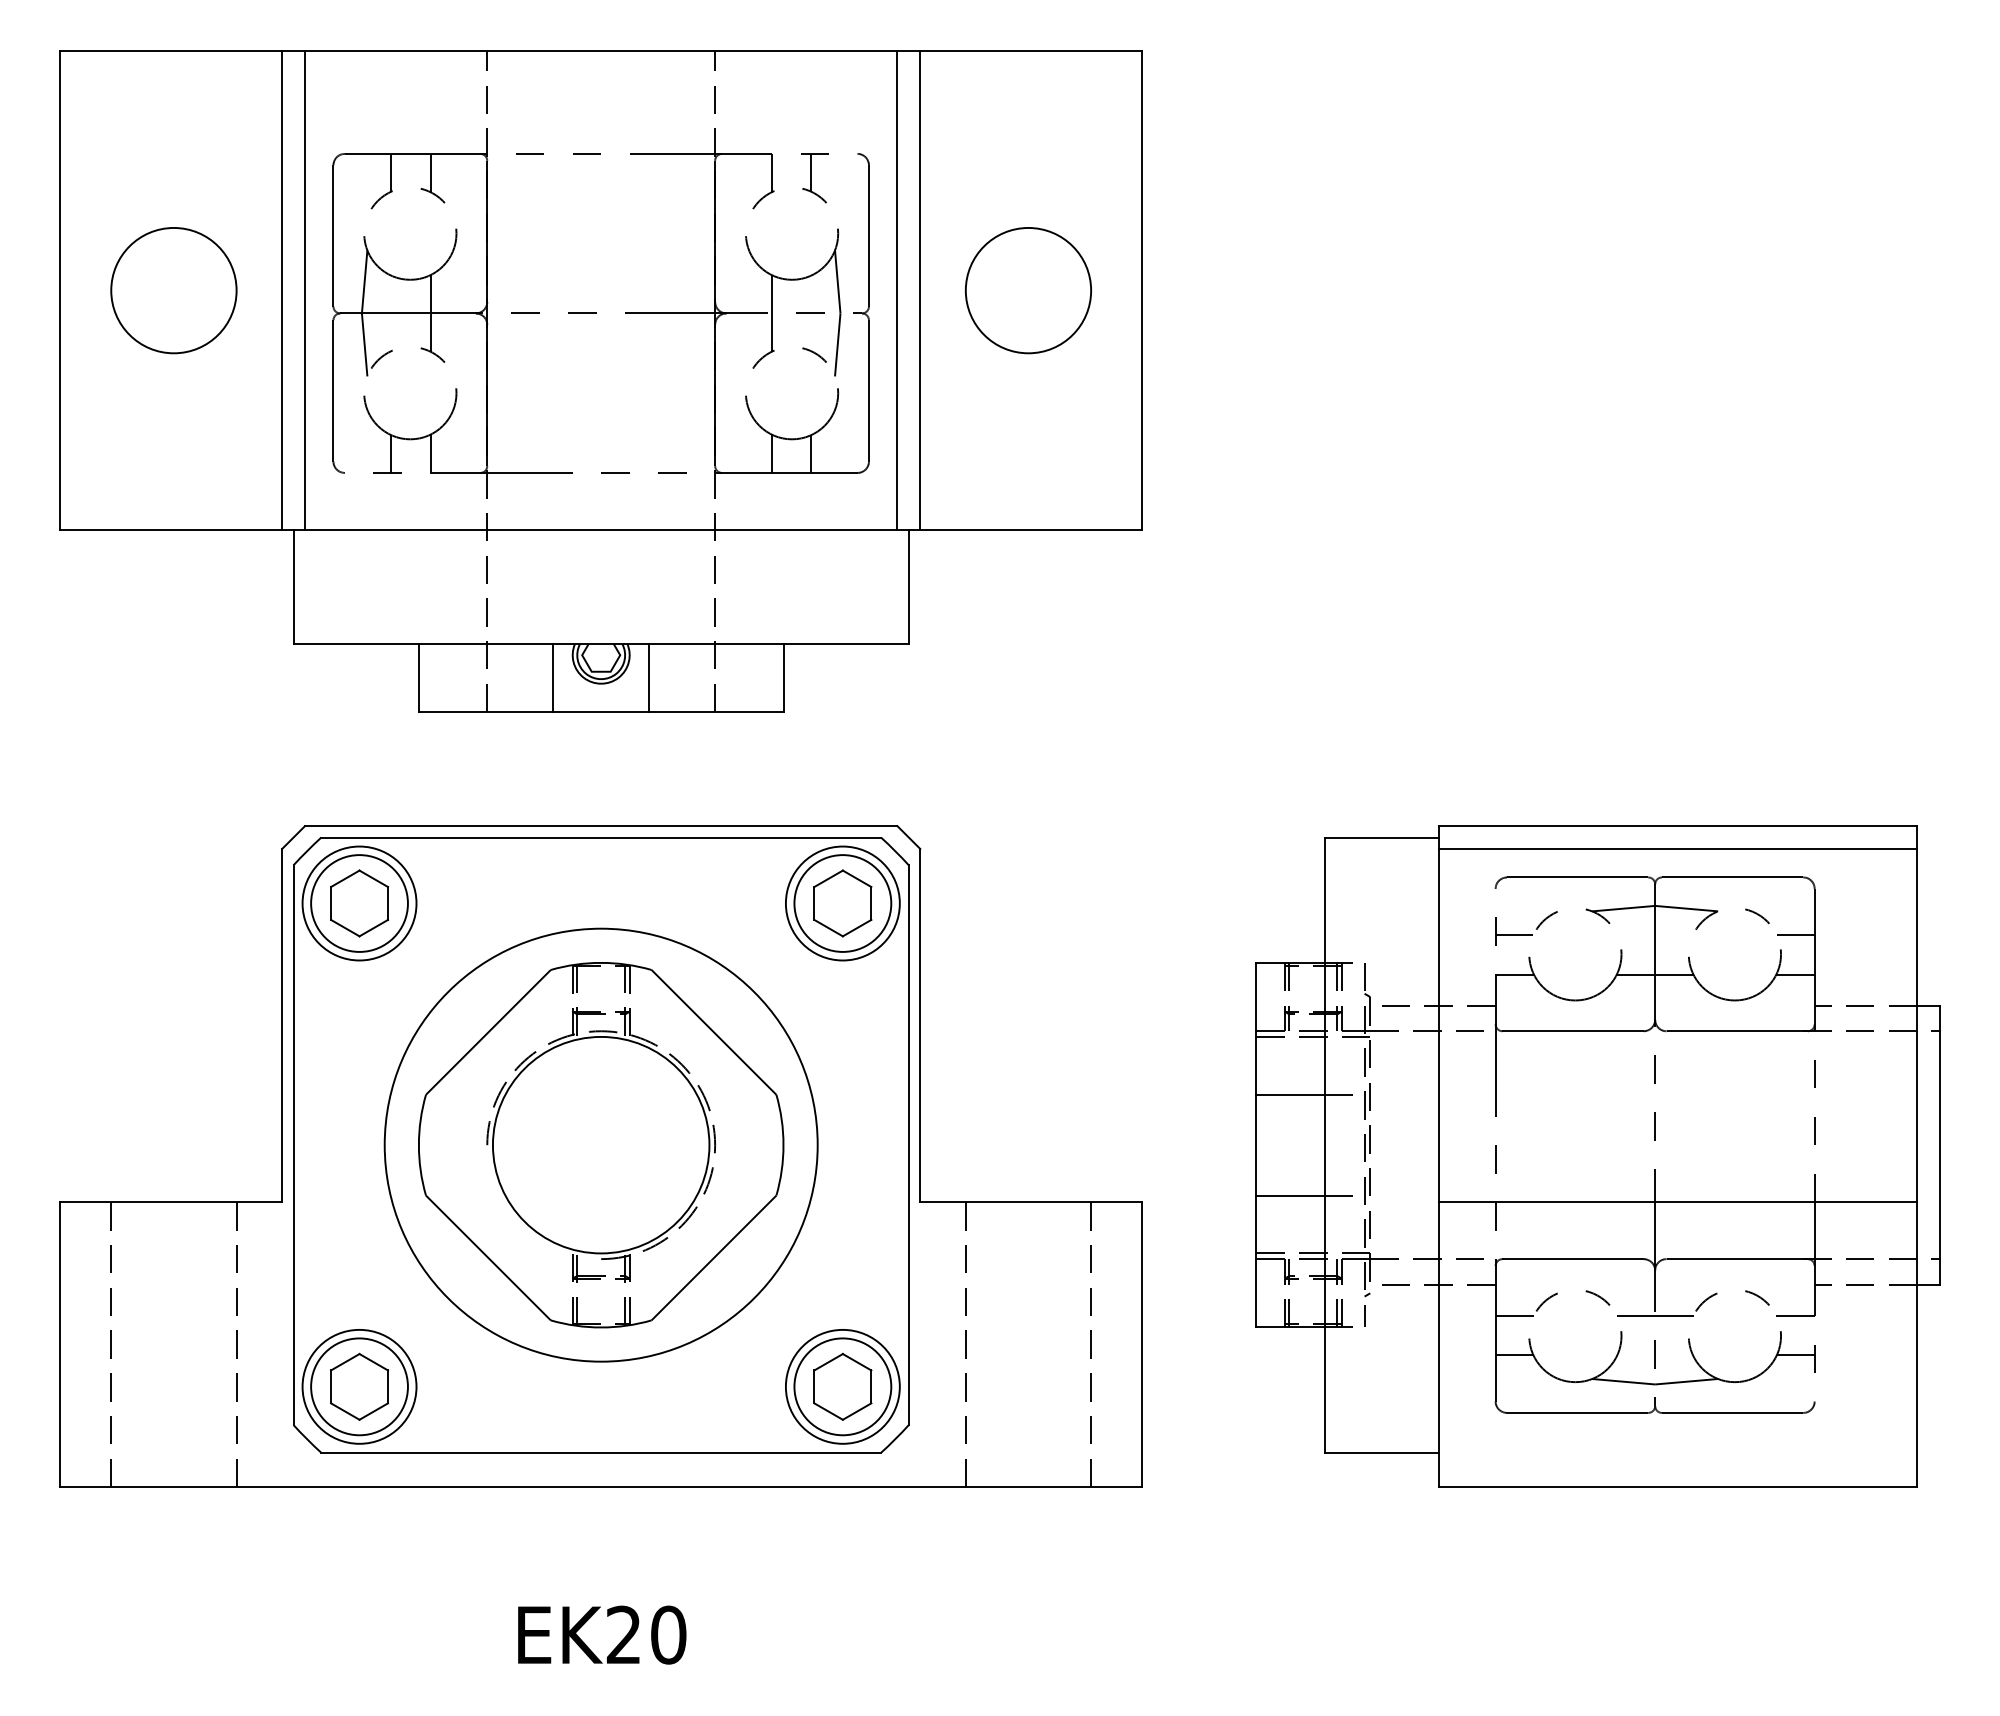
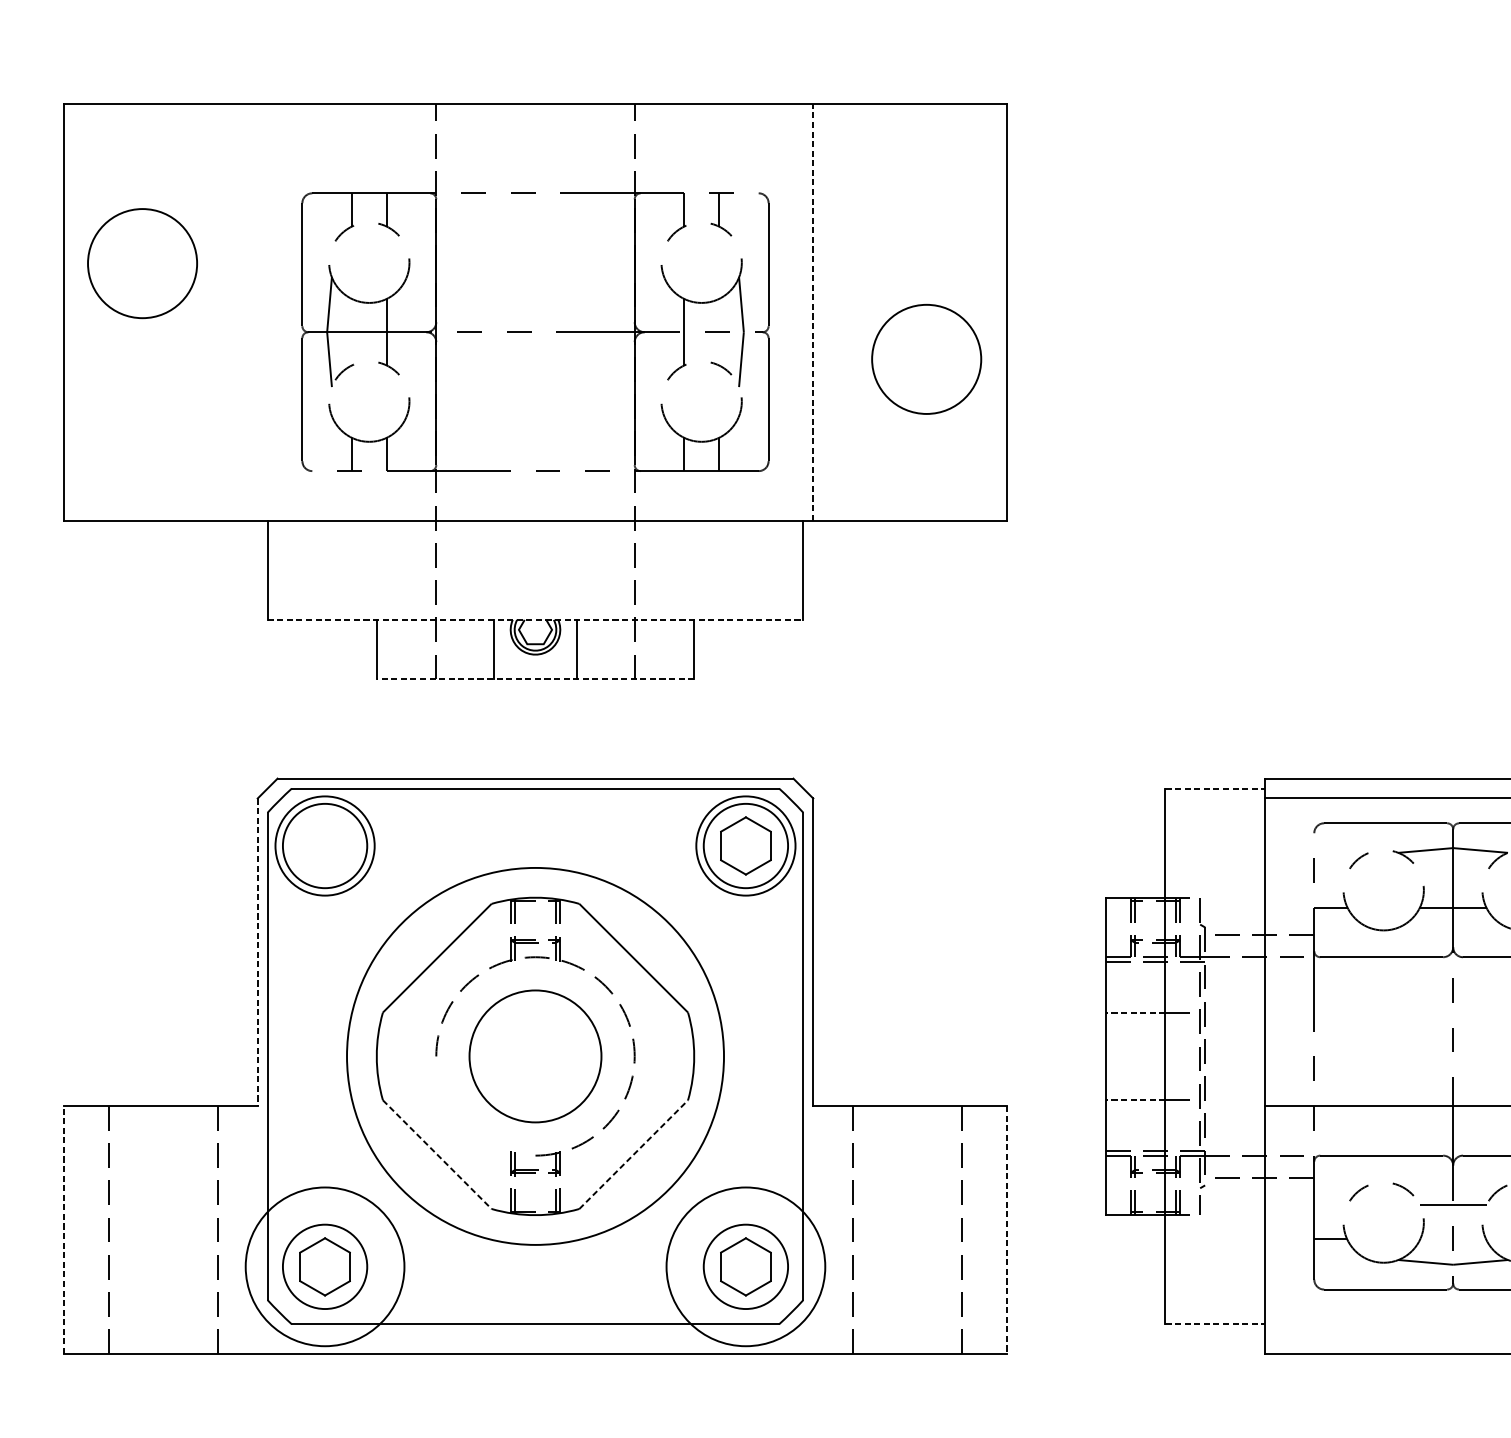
circle: (173, 290) -> (142, 263), moved
line: (282, 290) -> (258, 312), removed
line: (304, 290) -> (277, 312), removed
line: (897, 290) -> (793, 312), removed
line: (920, 290) -> (813, 312), solid -> dashed
circle: (1027, 290) -> (925, 359), moved
line: (601, 643) -> (535, 619), solid -> dashed
line: (600, 712) -> (534, 679), solid -> dashed
line: (1381, 837) -> (1214, 788), solid -> dashed
part: (359, 903) -> (325, 846), removed
line: (1514, 934) -> (1330, 872), removed
line: (282, 1025) -> (258, 952), solid -> dashed
line: (1290, 1094) -> (1135, 1012), solid -> dashed
circle: (600, 1144) -> (534, 1055), size x0.7
line: (1290, 1195) -> (1135, 1100), solid -> dashed
line: (714, 1257) -> (634, 1154), solid -> dashed
line: (488, 1258) -> (437, 1155), solid -> dashed
line: (1514, 1315) -> (1330, 1204), removed
line: (59, 1344) -> (63, 1229), solid -> dashed
line: (1142, 1345) -> (1006, 1230), solid -> dashed
circle: (359, 1386) -> (325, 1266), size x1.6
circle: (842, 1386) -> (745, 1266), size x1.6
line: (1381, 1452) -> (1214, 1324), solid -> dashed

